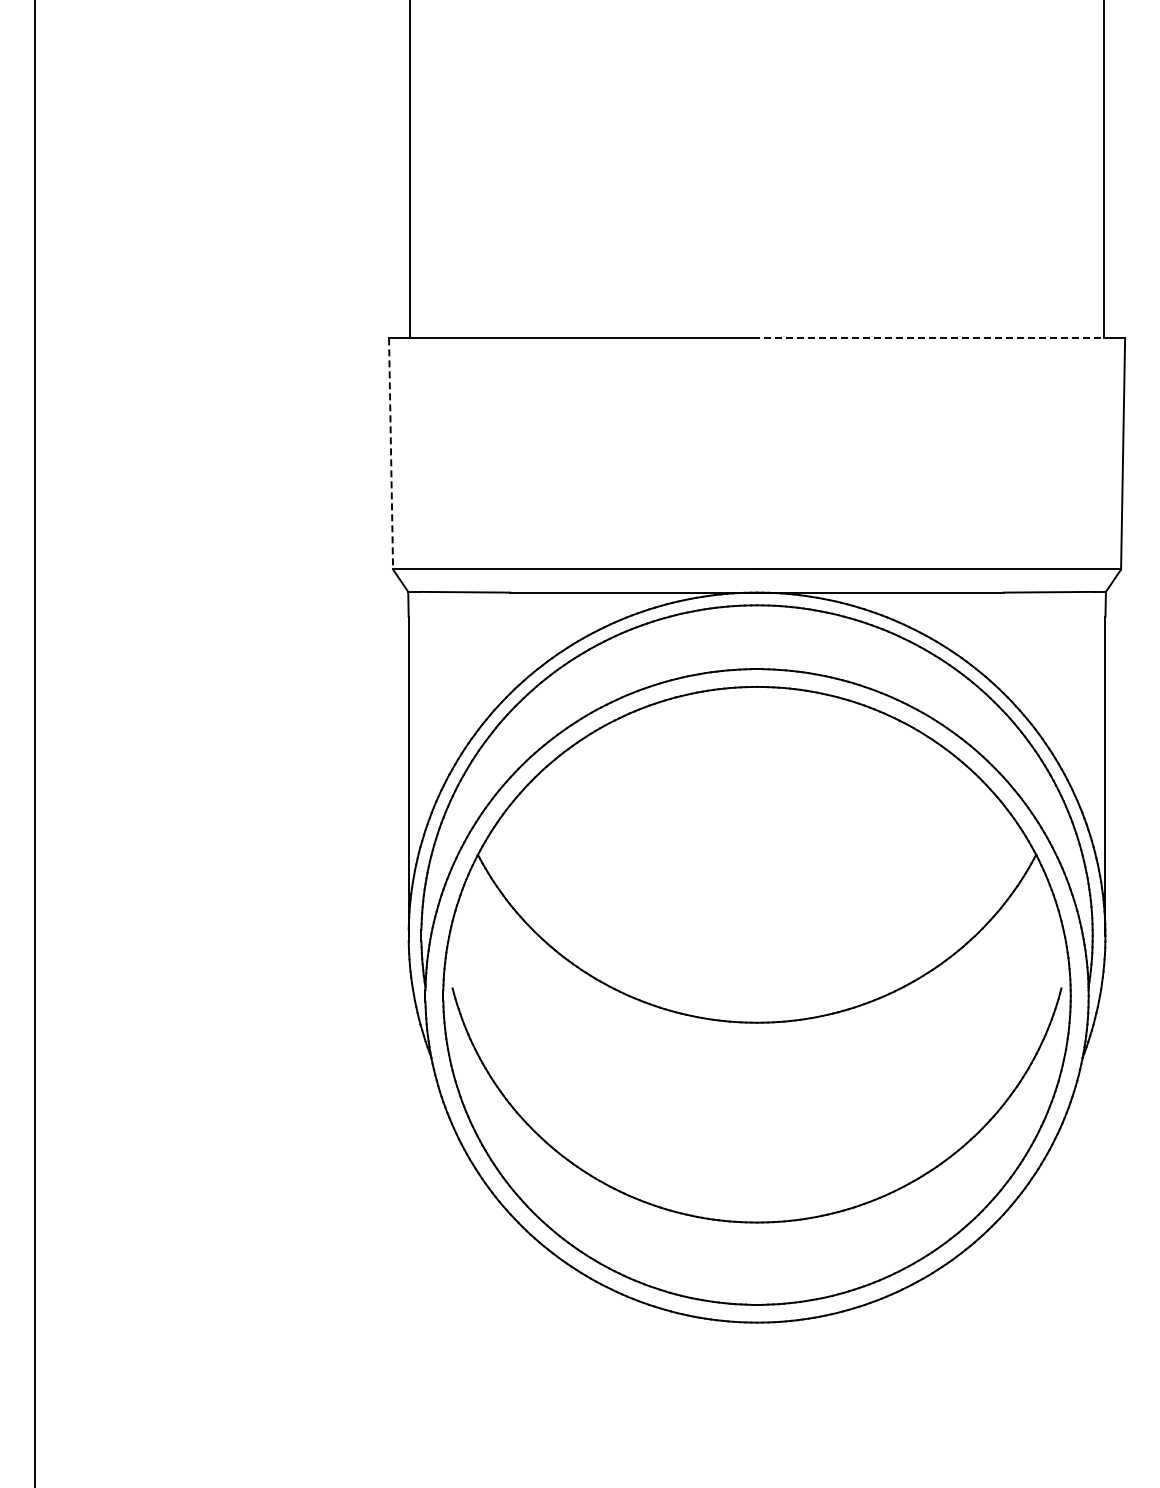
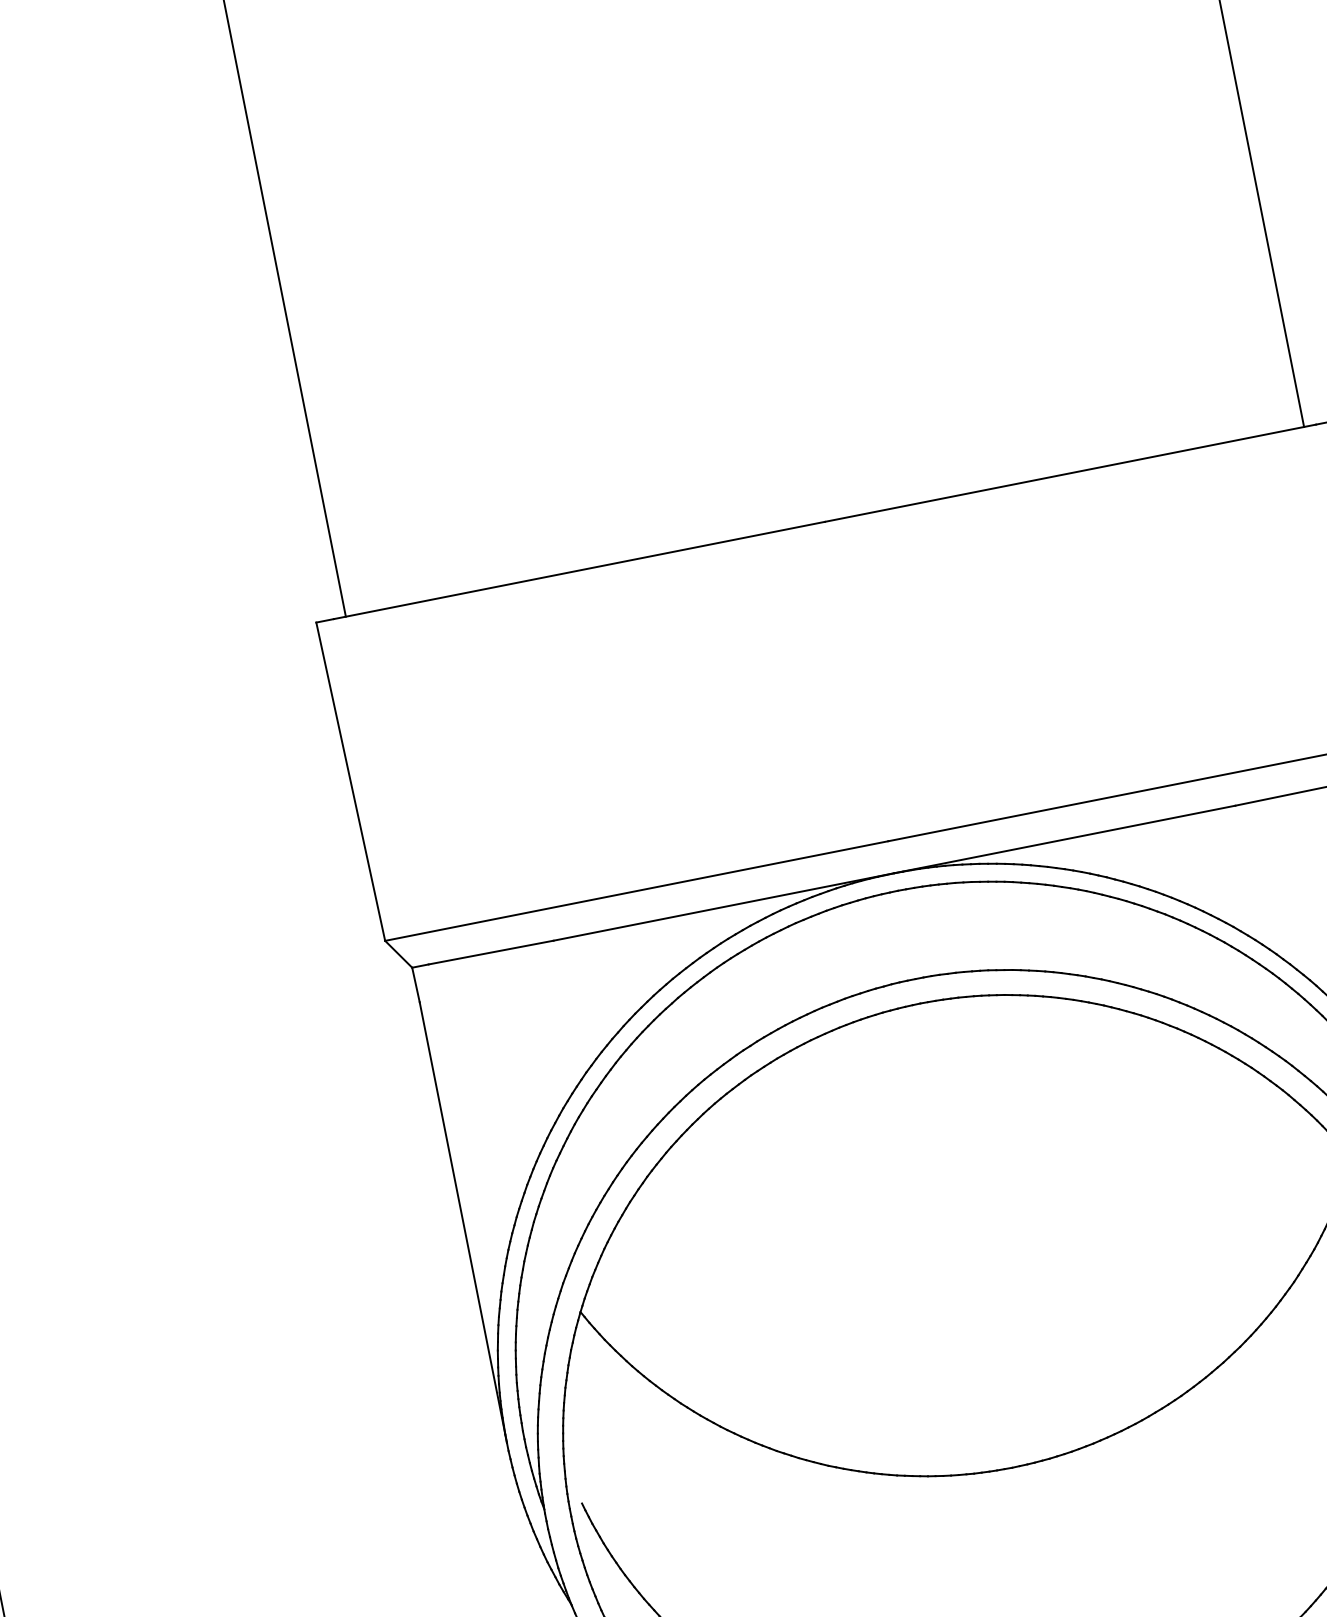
line: (934, 338) -> (1070, 473), dashed -> solid
line: (391, 453) -> (351, 780), dashed -> solid

